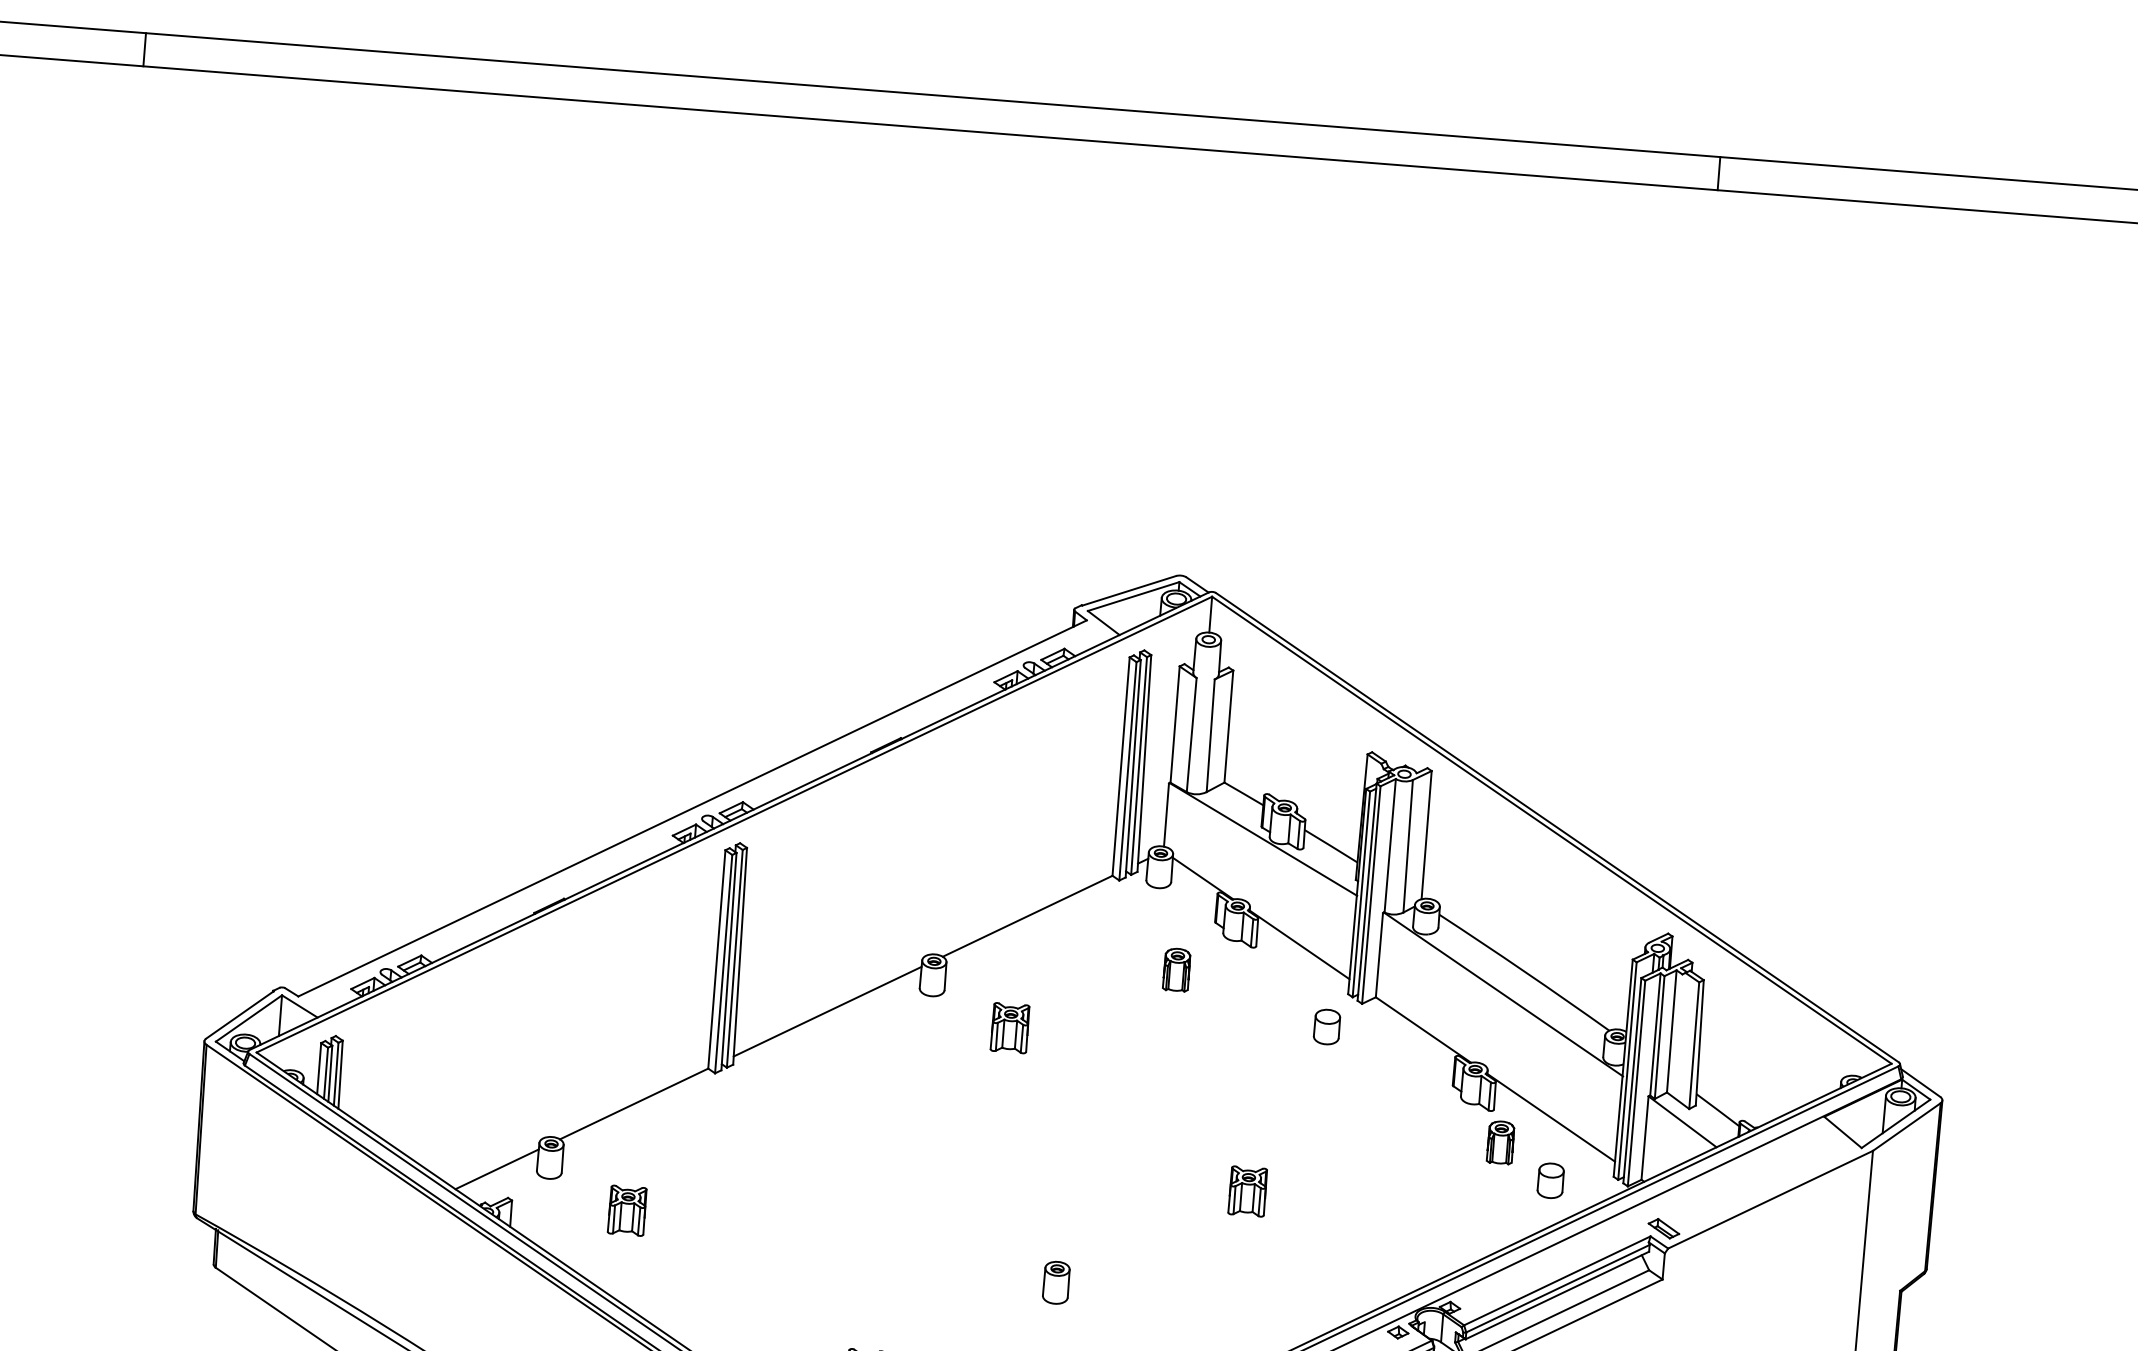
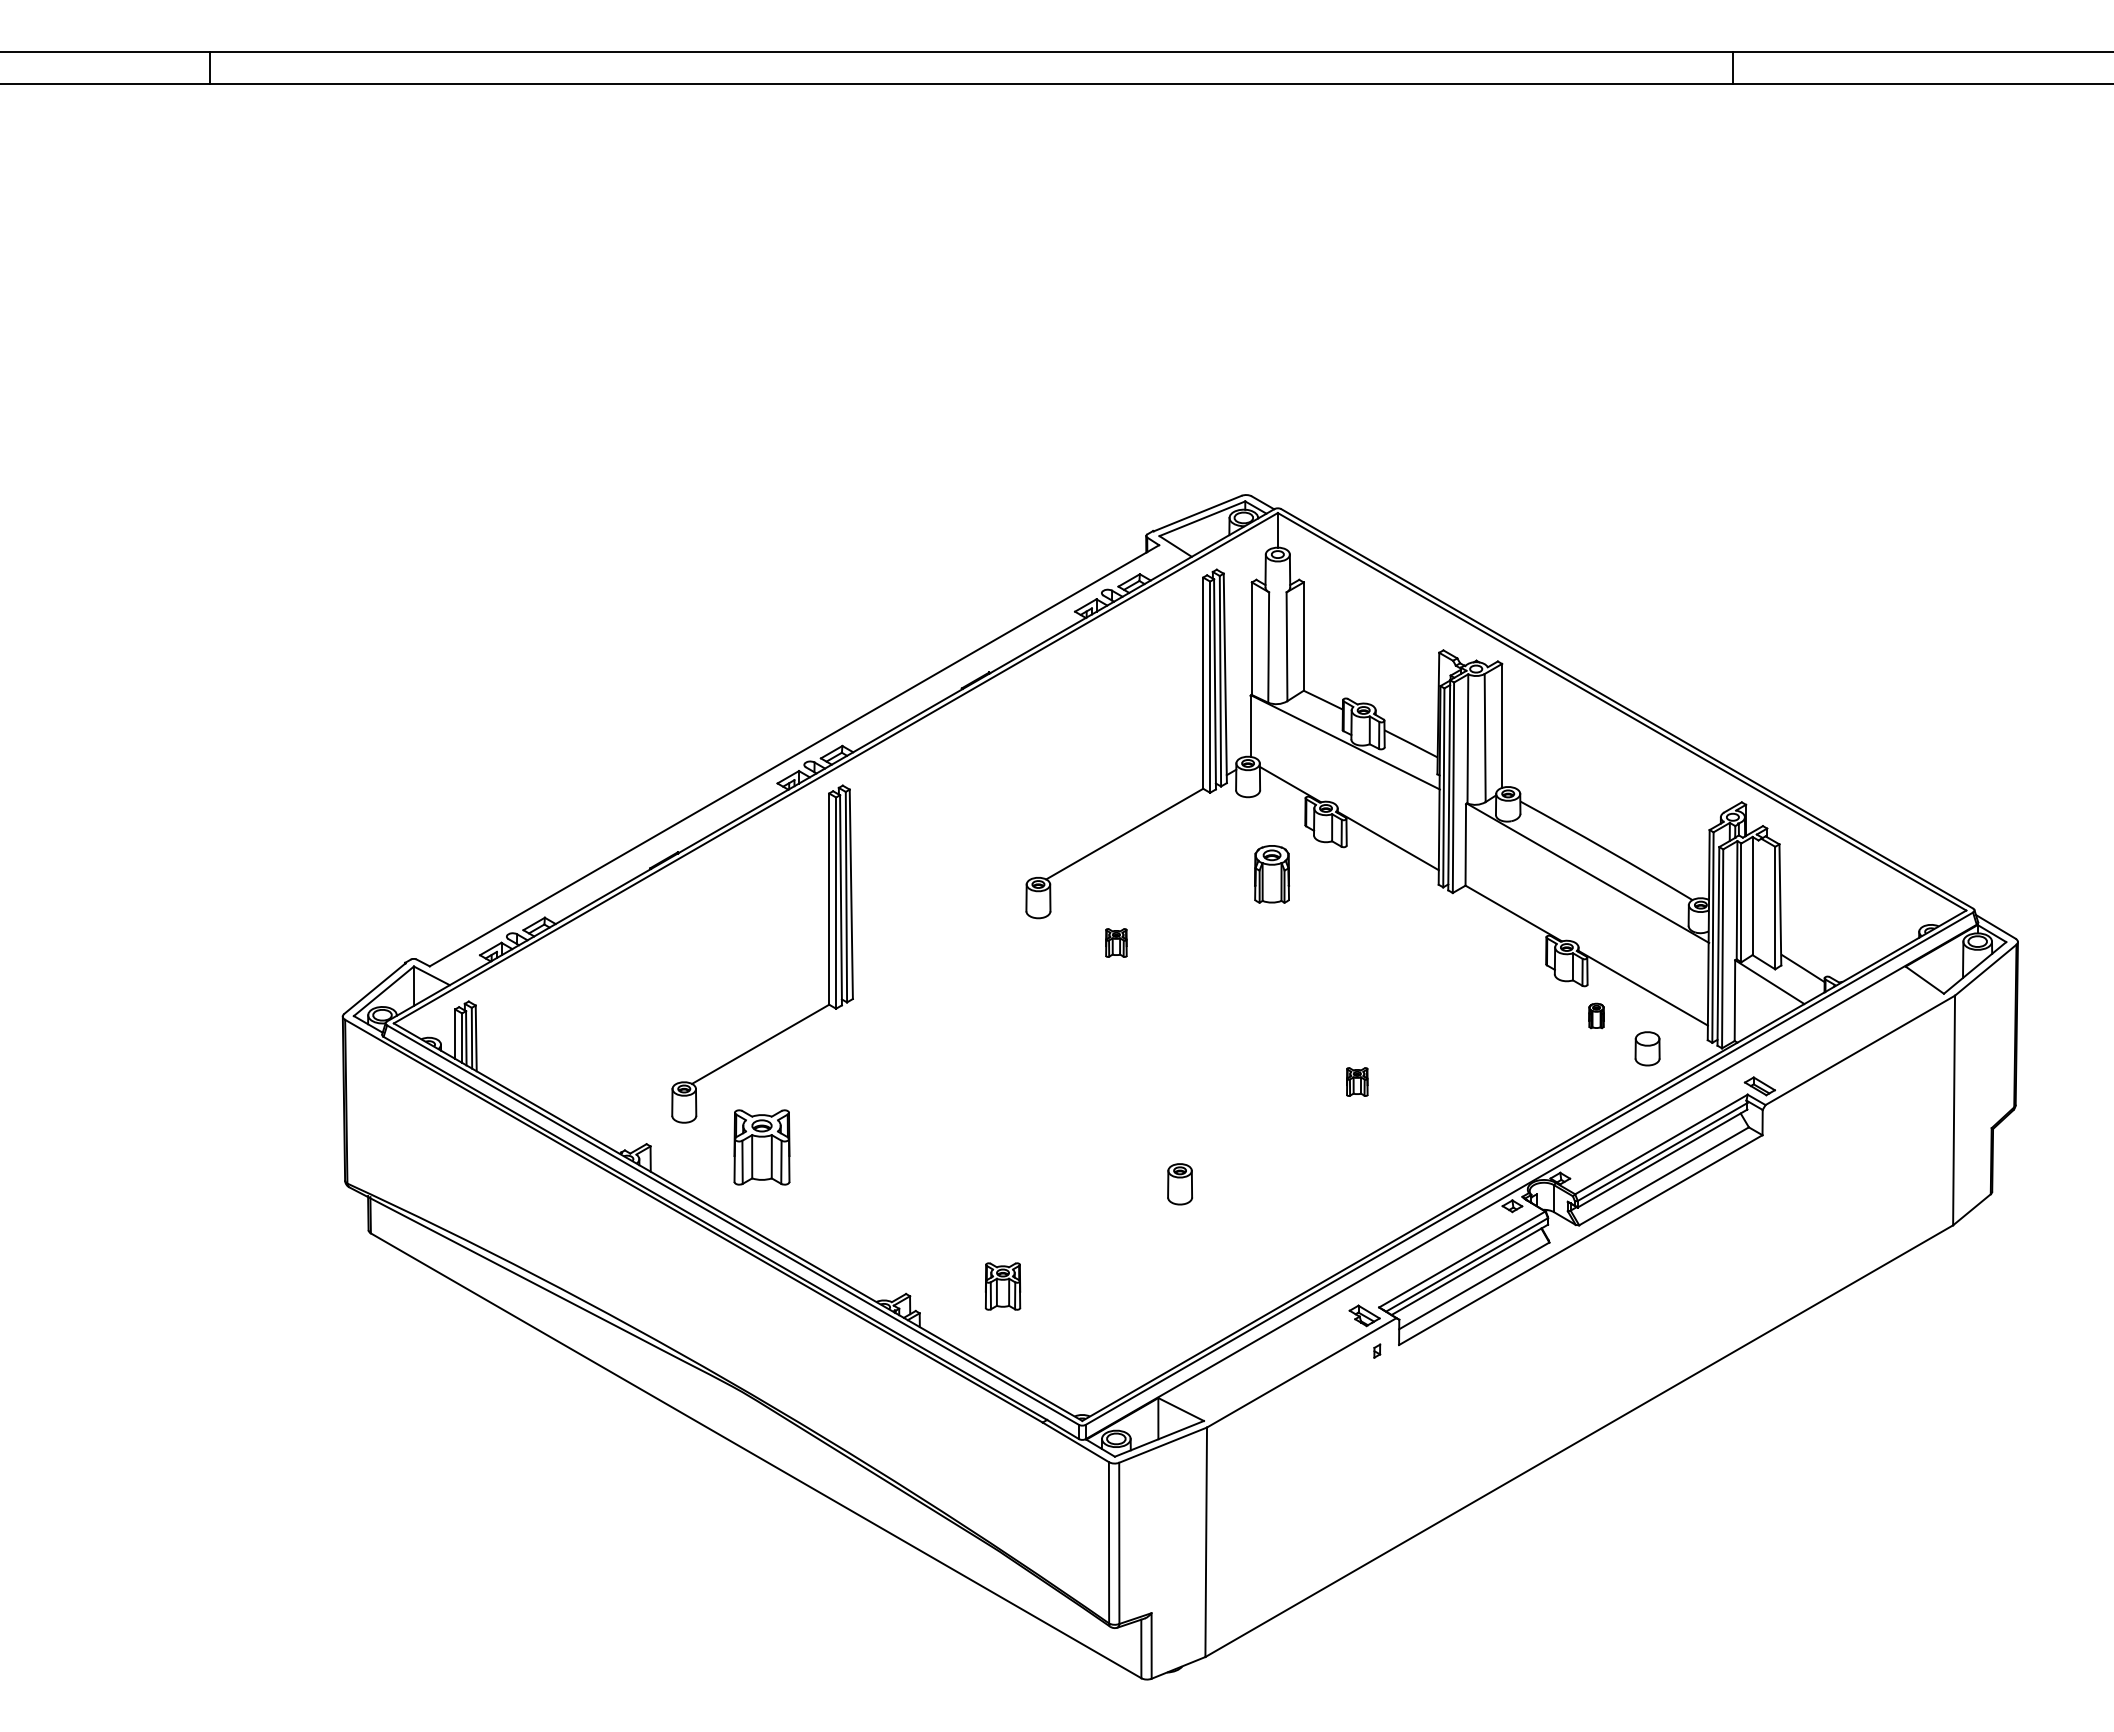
part: (1177, 970) -> (1272, 874), size x1.4
line: (827, 1011) -> (939, 940), removed
part: (1326, 1026) -> (1420, 917), removed
part: (1010, 1027) -> (1116, 942), size x0.6
part: (1500, 1142) -> (1596, 1015), size x0.6
line: (496, 1169) -> (633, 1117), removed
part: (1248, 1190) -> (1357, 1081), size x0.6
part: (627, 1210) -> (762, 1147), size x1.6

